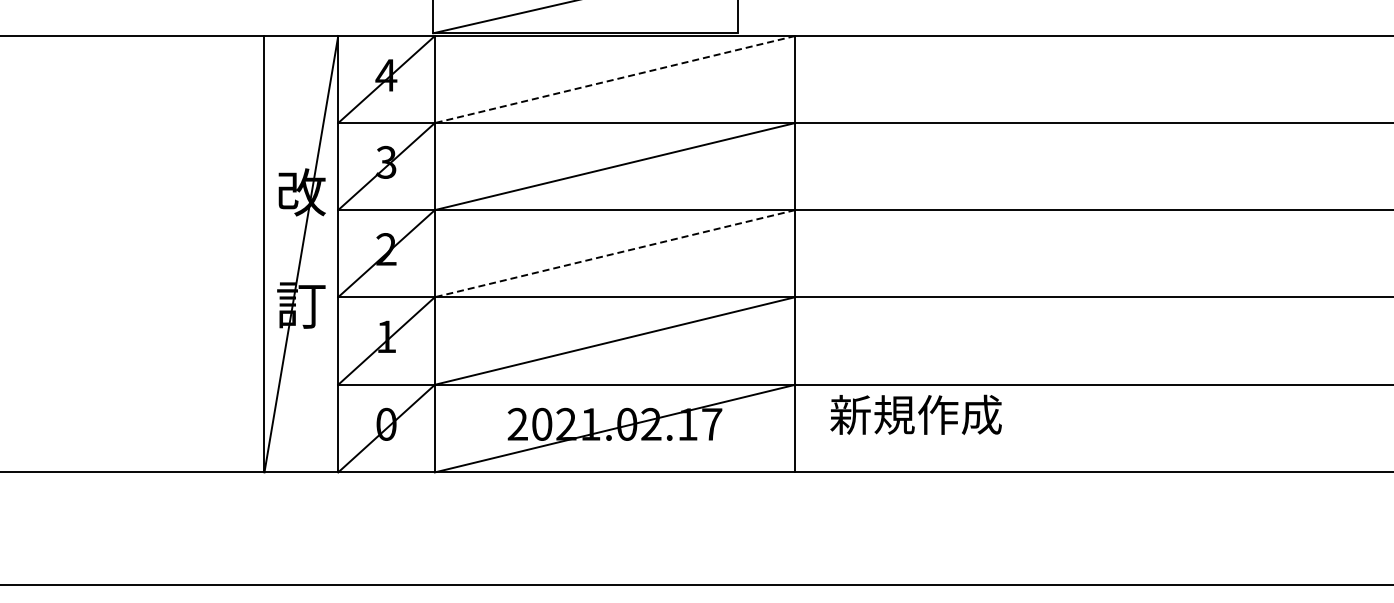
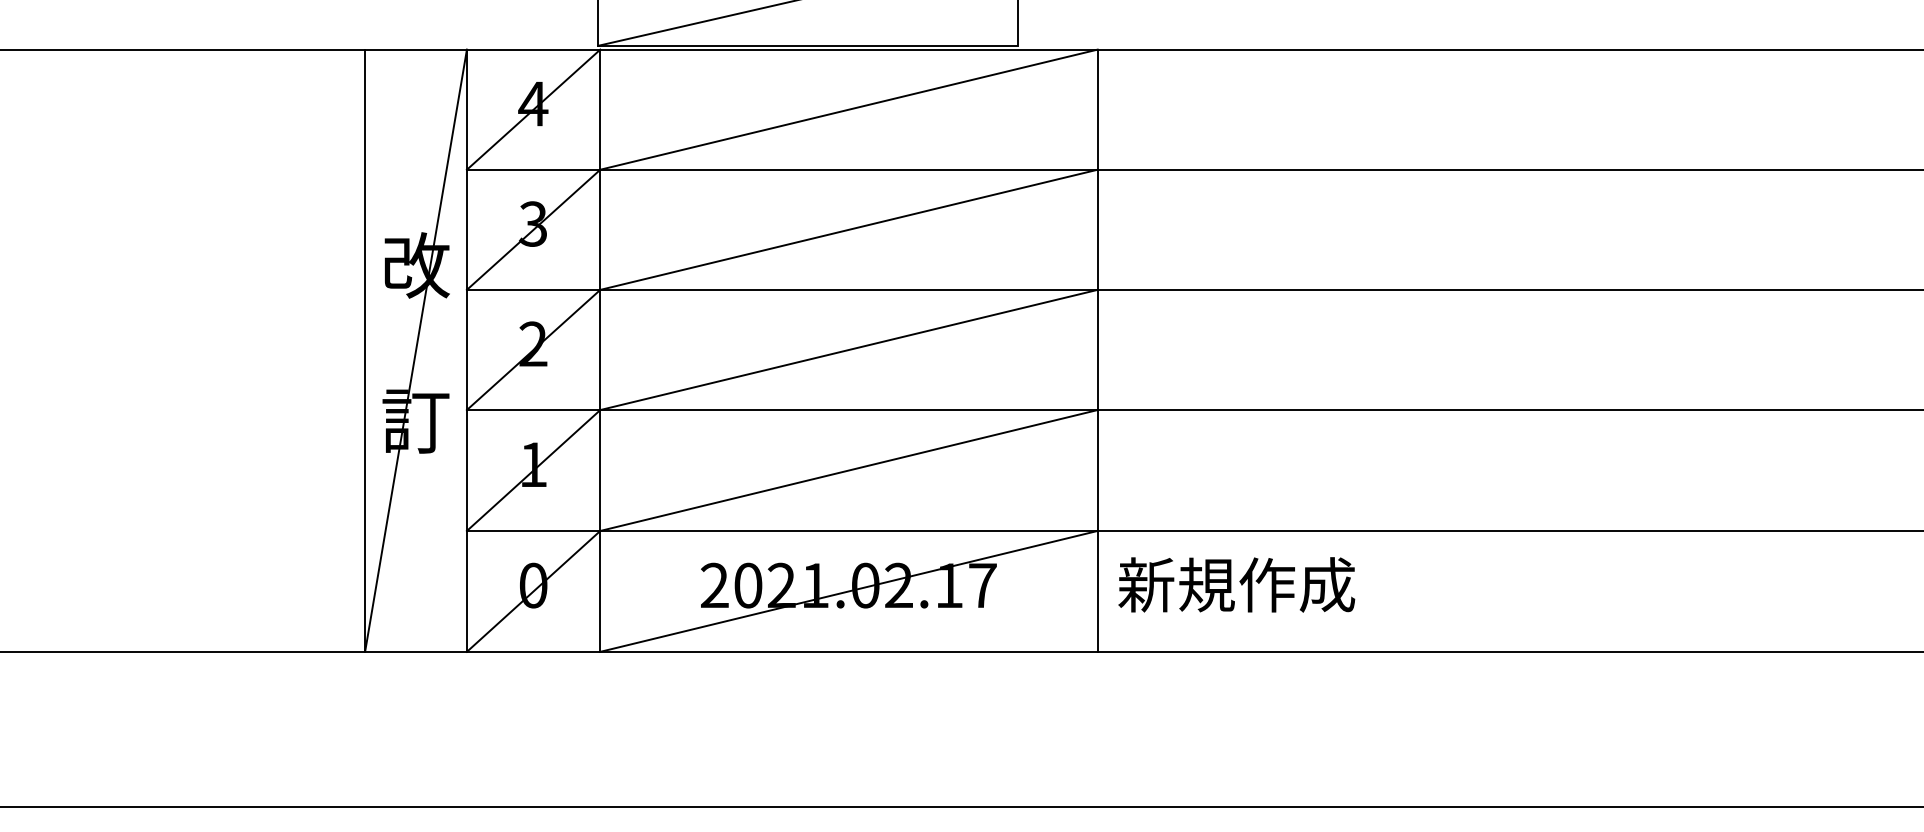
line: (614, 79) -> (848, 109), dashed -> solid
line: (614, 253) -> (848, 349), dashed -> solid
text: (915, 414) -> (1235, 584), moved

